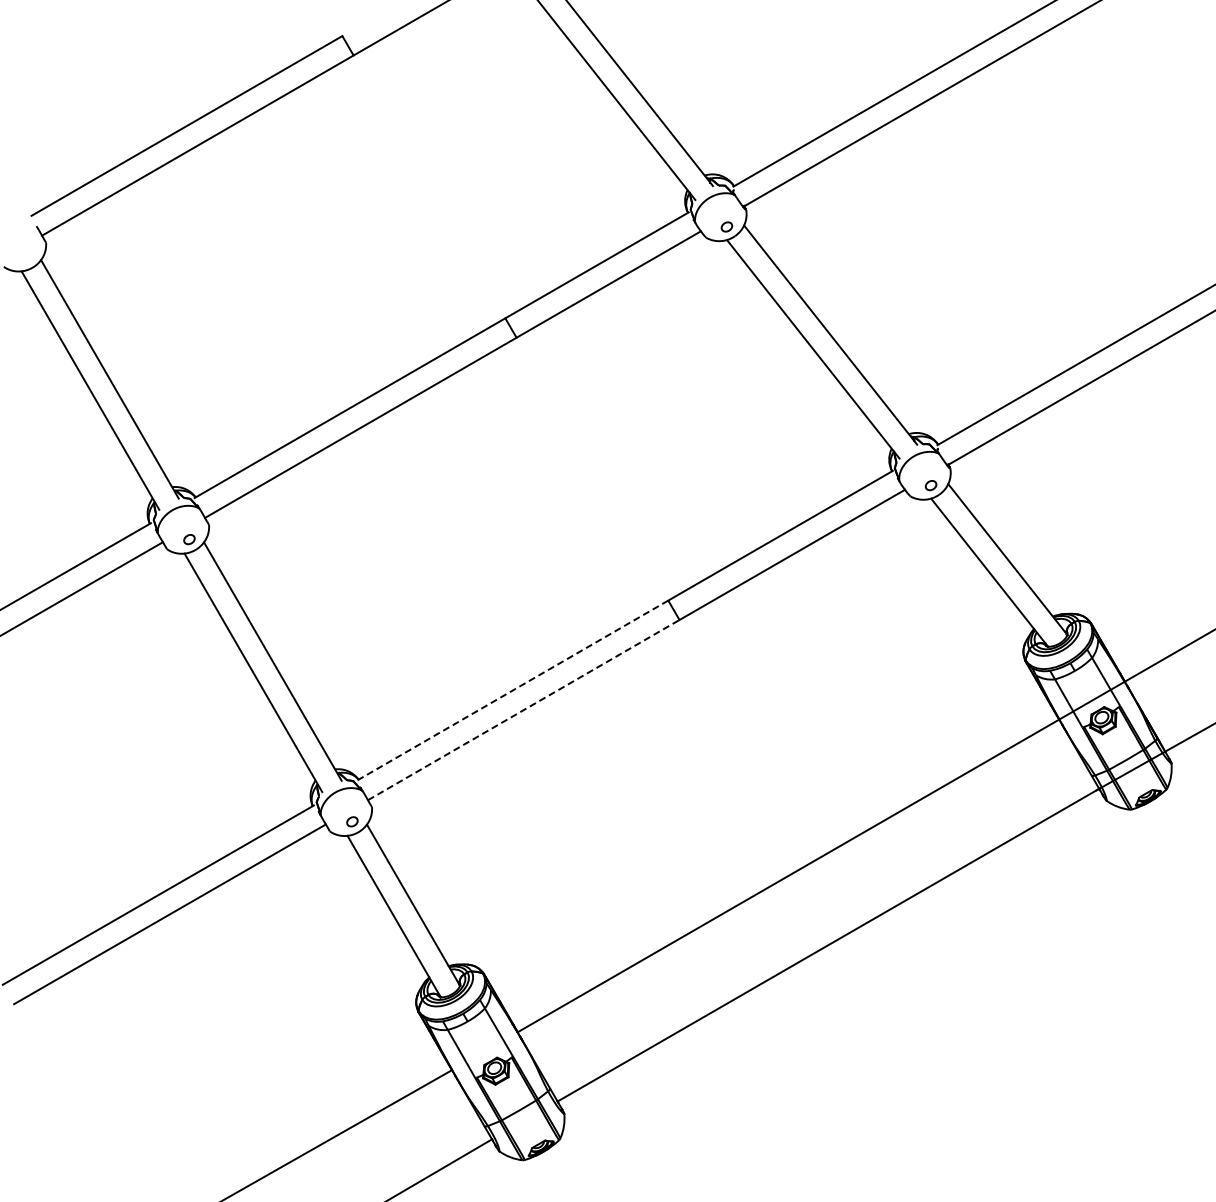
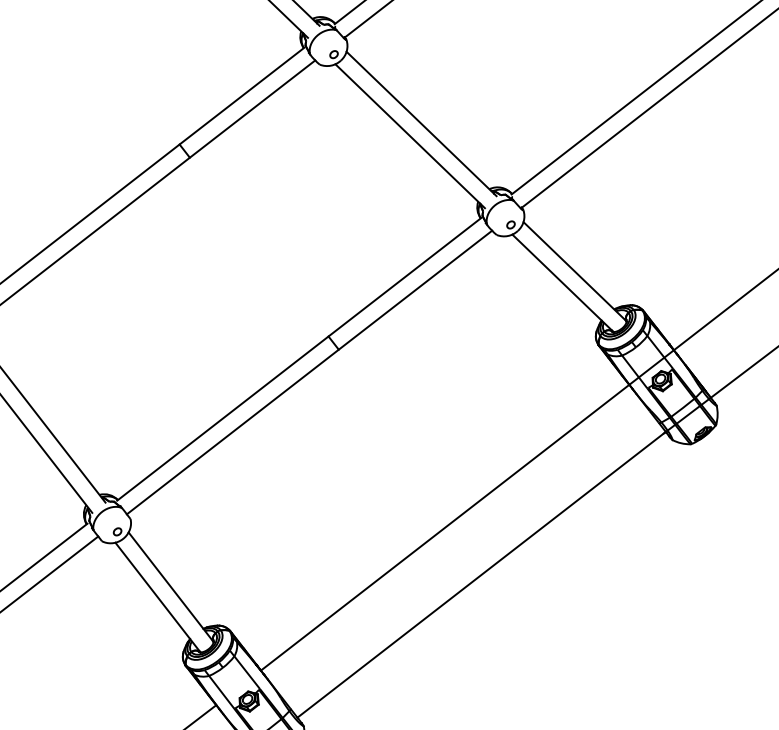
line: (512, 690) -> (222, 418), dashed -> solid
line: (523, 710) -> (232, 432), dashed -> solid

